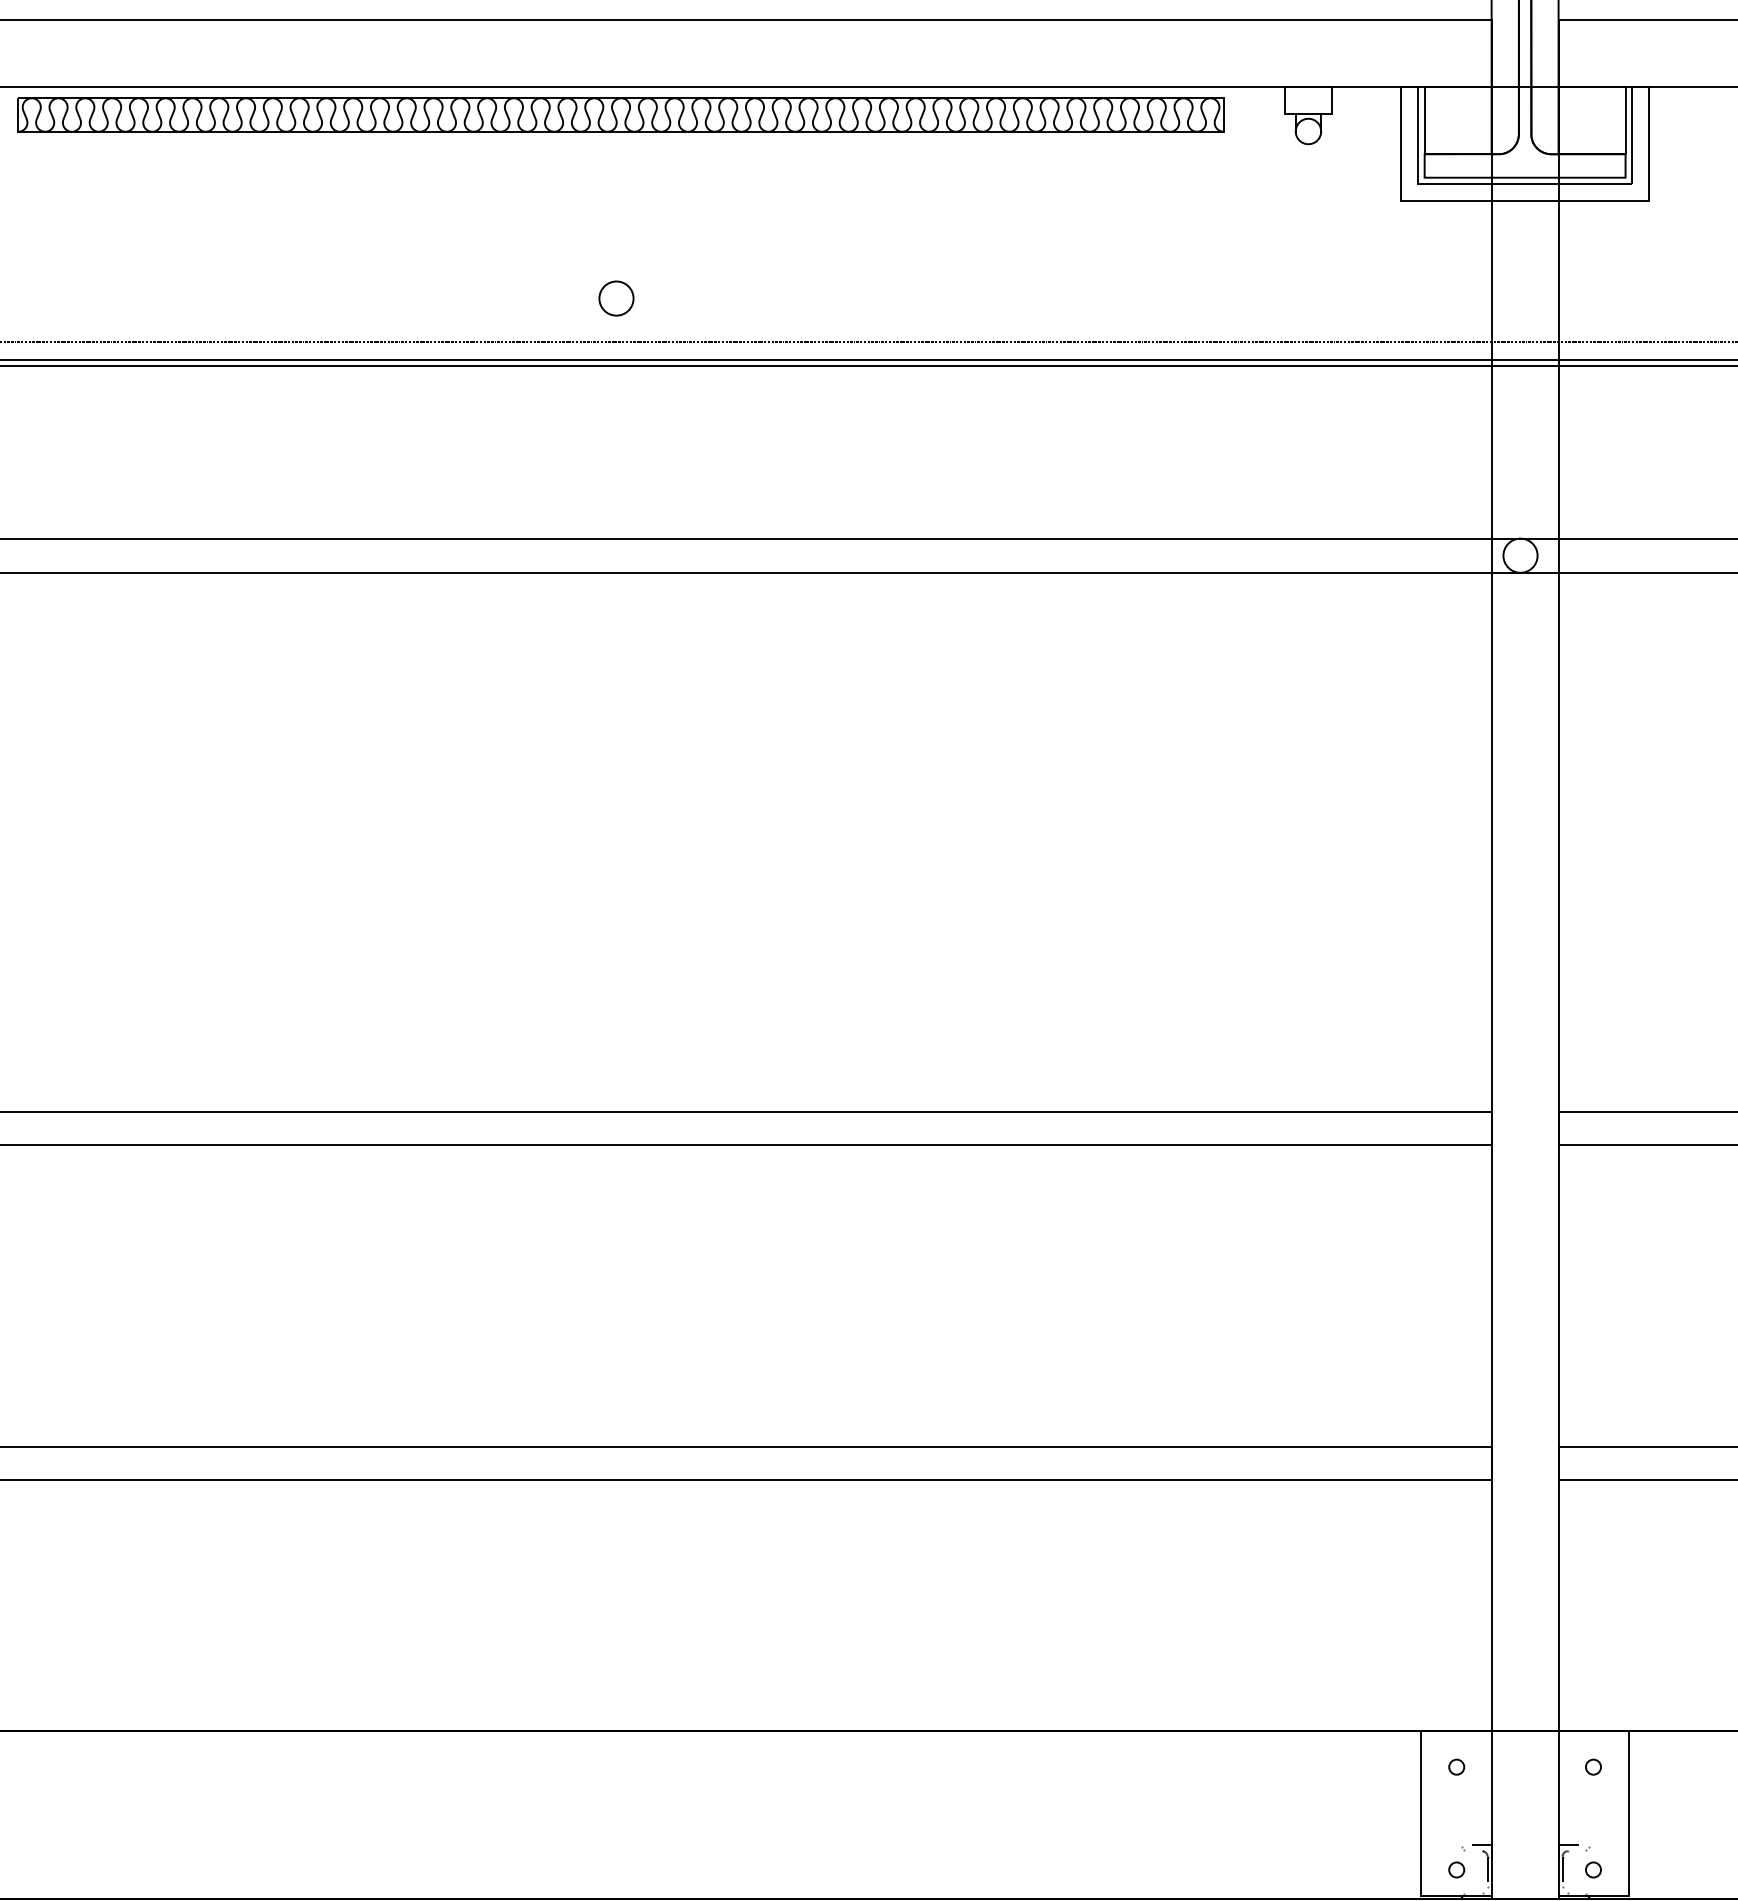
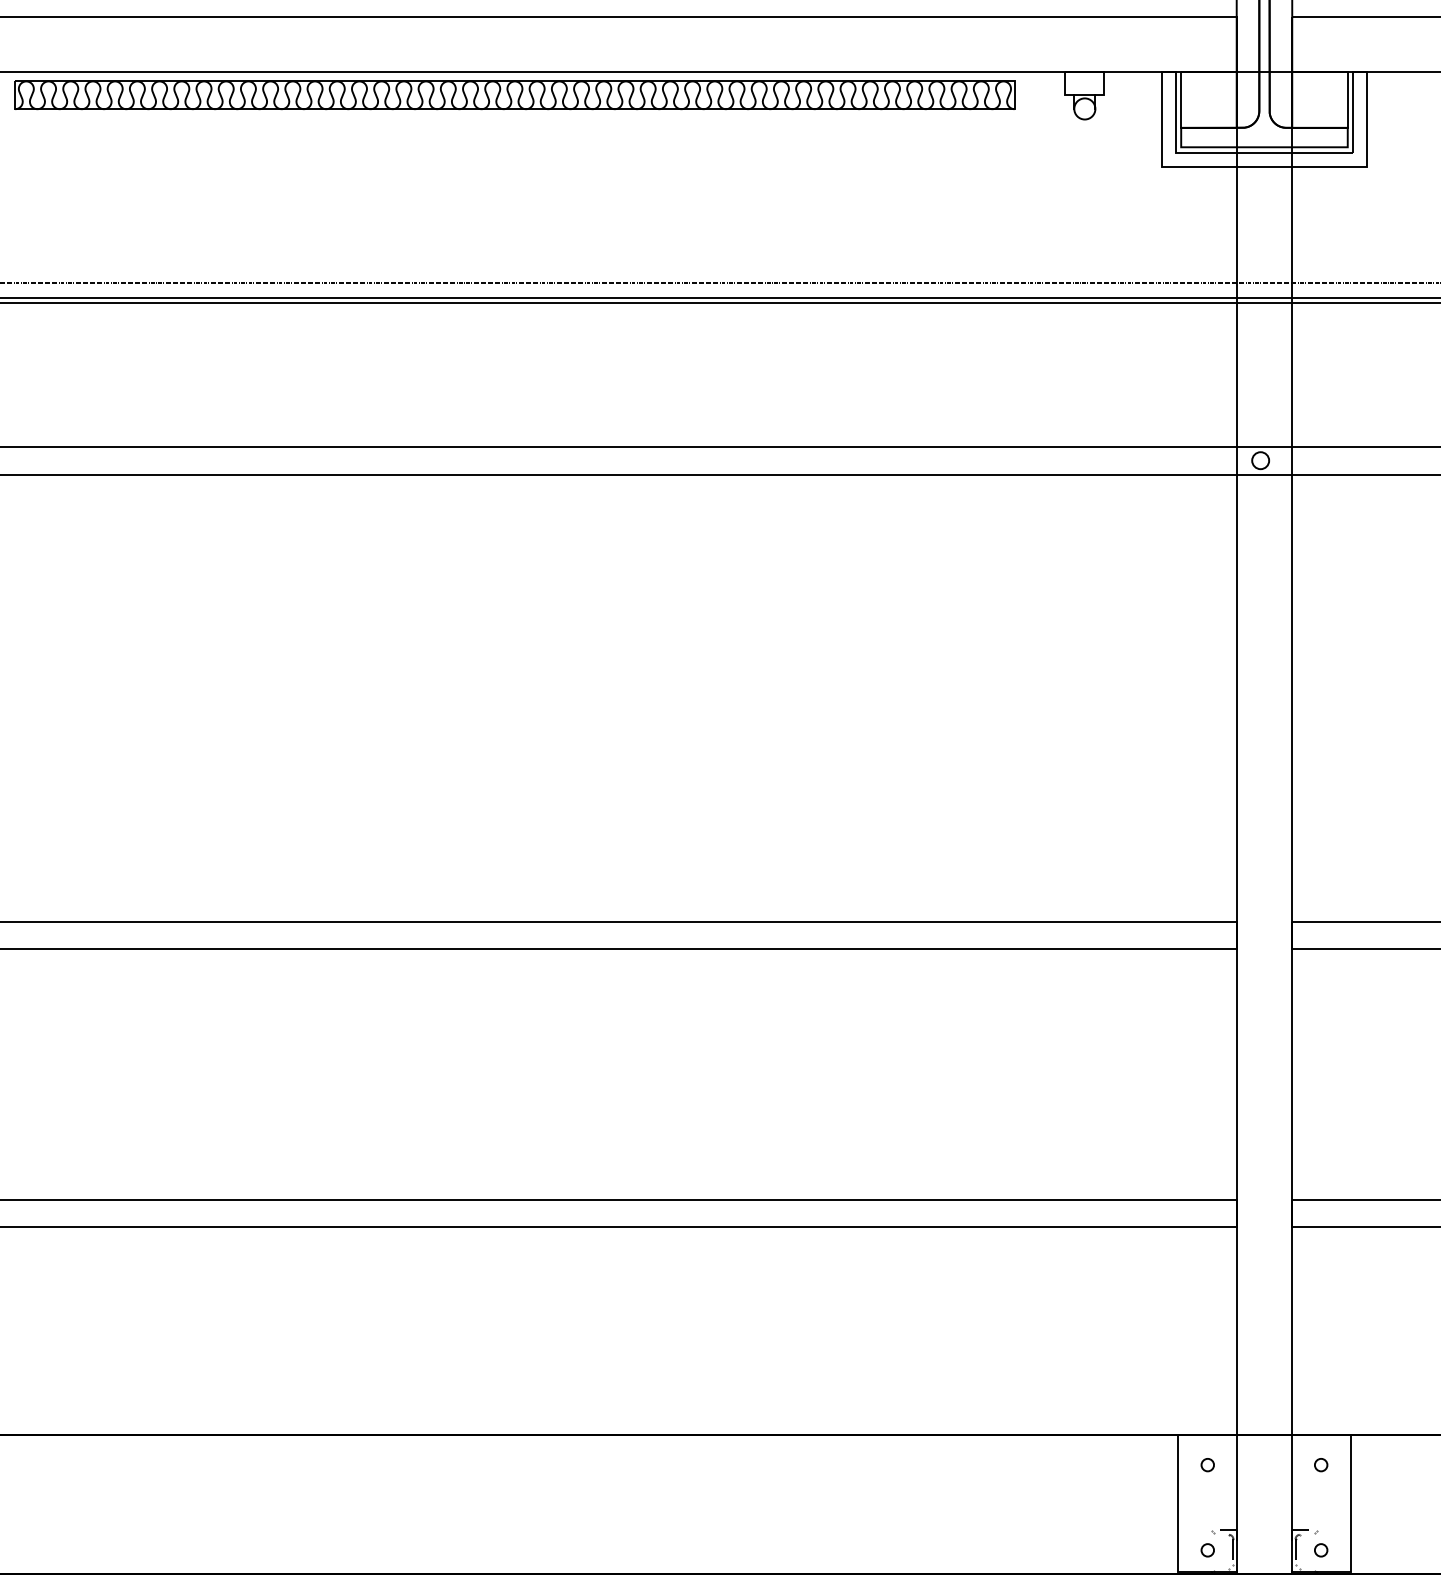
circle: (616, 298) -> (511, 247), removed
circle: (1520, 555) -> (1260, 460), size x0.6

